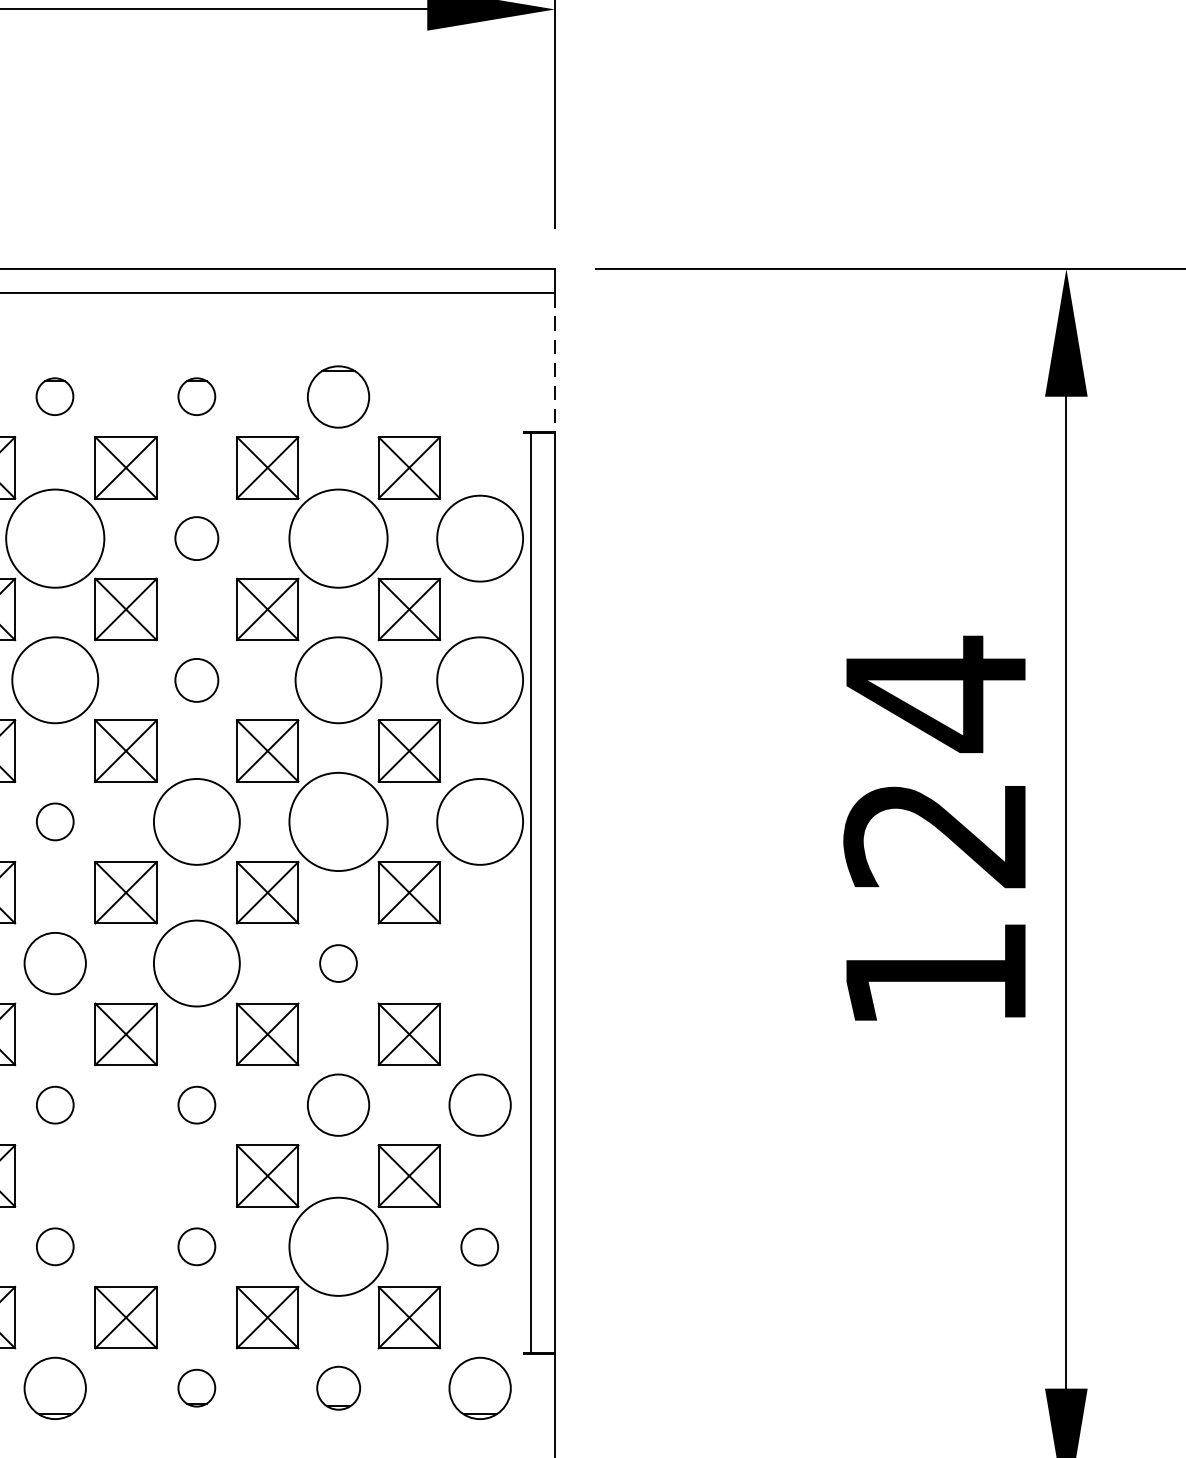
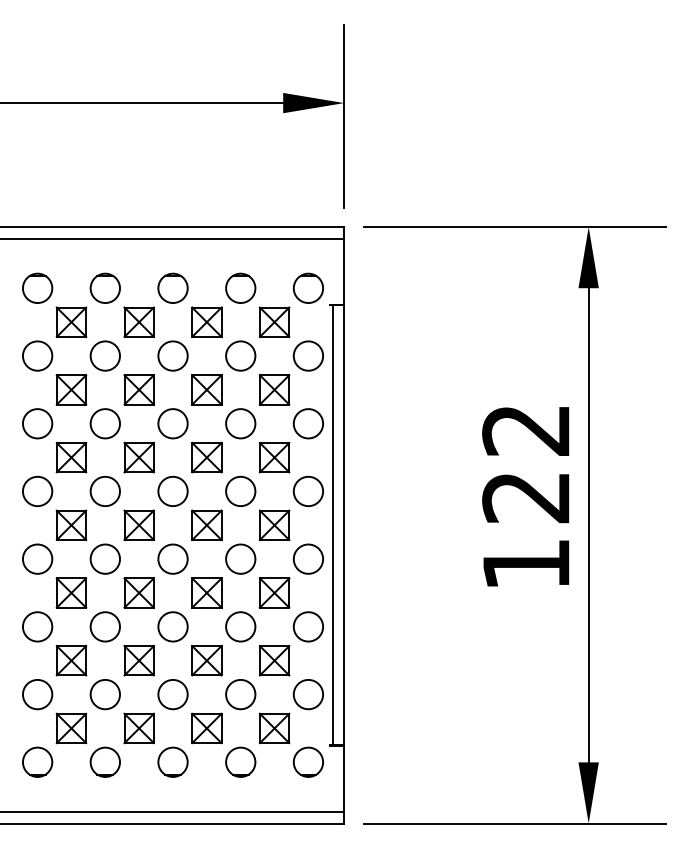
line: (555, 361) -> (344, 271), dashed -> solid
part: (53, 395) -> (104, 287), size x1.67
part: (195, 395) -> (172, 287), size x1.67
part: (478, 395) -> (307, 287), added
circle: (55, 537) -> (105, 355), size x0.62
circle: (195, 537) -> (172, 355), size x1.43
circle: (337, 537) -> (240, 355), size x0.62
circle: (480, 537) -> (308, 355), size x0.71
circle: (55, 679) -> (105, 423), size x0.71
circle: (195, 679) -> (172, 423), size x1.43
circle: (337, 679) -> (240, 423), size x0.71
circle: (480, 679) -> (308, 423), size x0.71
text: (934, 694) -> (525, 430), 124 -> 122
circle: (55, 821) -> (105, 491), size x1.67
circle: (195, 821) -> (172, 491), size x0.71
circle: (337, 821) -> (240, 491), size x0.62
circle: (480, 821) -> (308, 491), size x0.71
circle: (195, 962) -> (172, 558), size x0.71
circle: (337, 962) -> (240, 558), size x1.67
circle: (478, 962) -> (307, 558), added
circle: (55, 1104) -> (105, 626), size x1.67
circle: (195, 1104) -> (172, 626), size x1.67
part: (124, 1175) -> (138, 660), added
circle: (55, 1246) -> (105, 694), size x1.67
circle: (195, 1246) -> (172, 694), size x1.67
circle: (337, 1246) -> (240, 694), size x0.62
circle: (478, 1246) -> (307, 694), size x1.67
circle: (195, 1386) -> (172, 761), size x1.67
circle: (337, 1386) -> (240, 761), size x1.43

